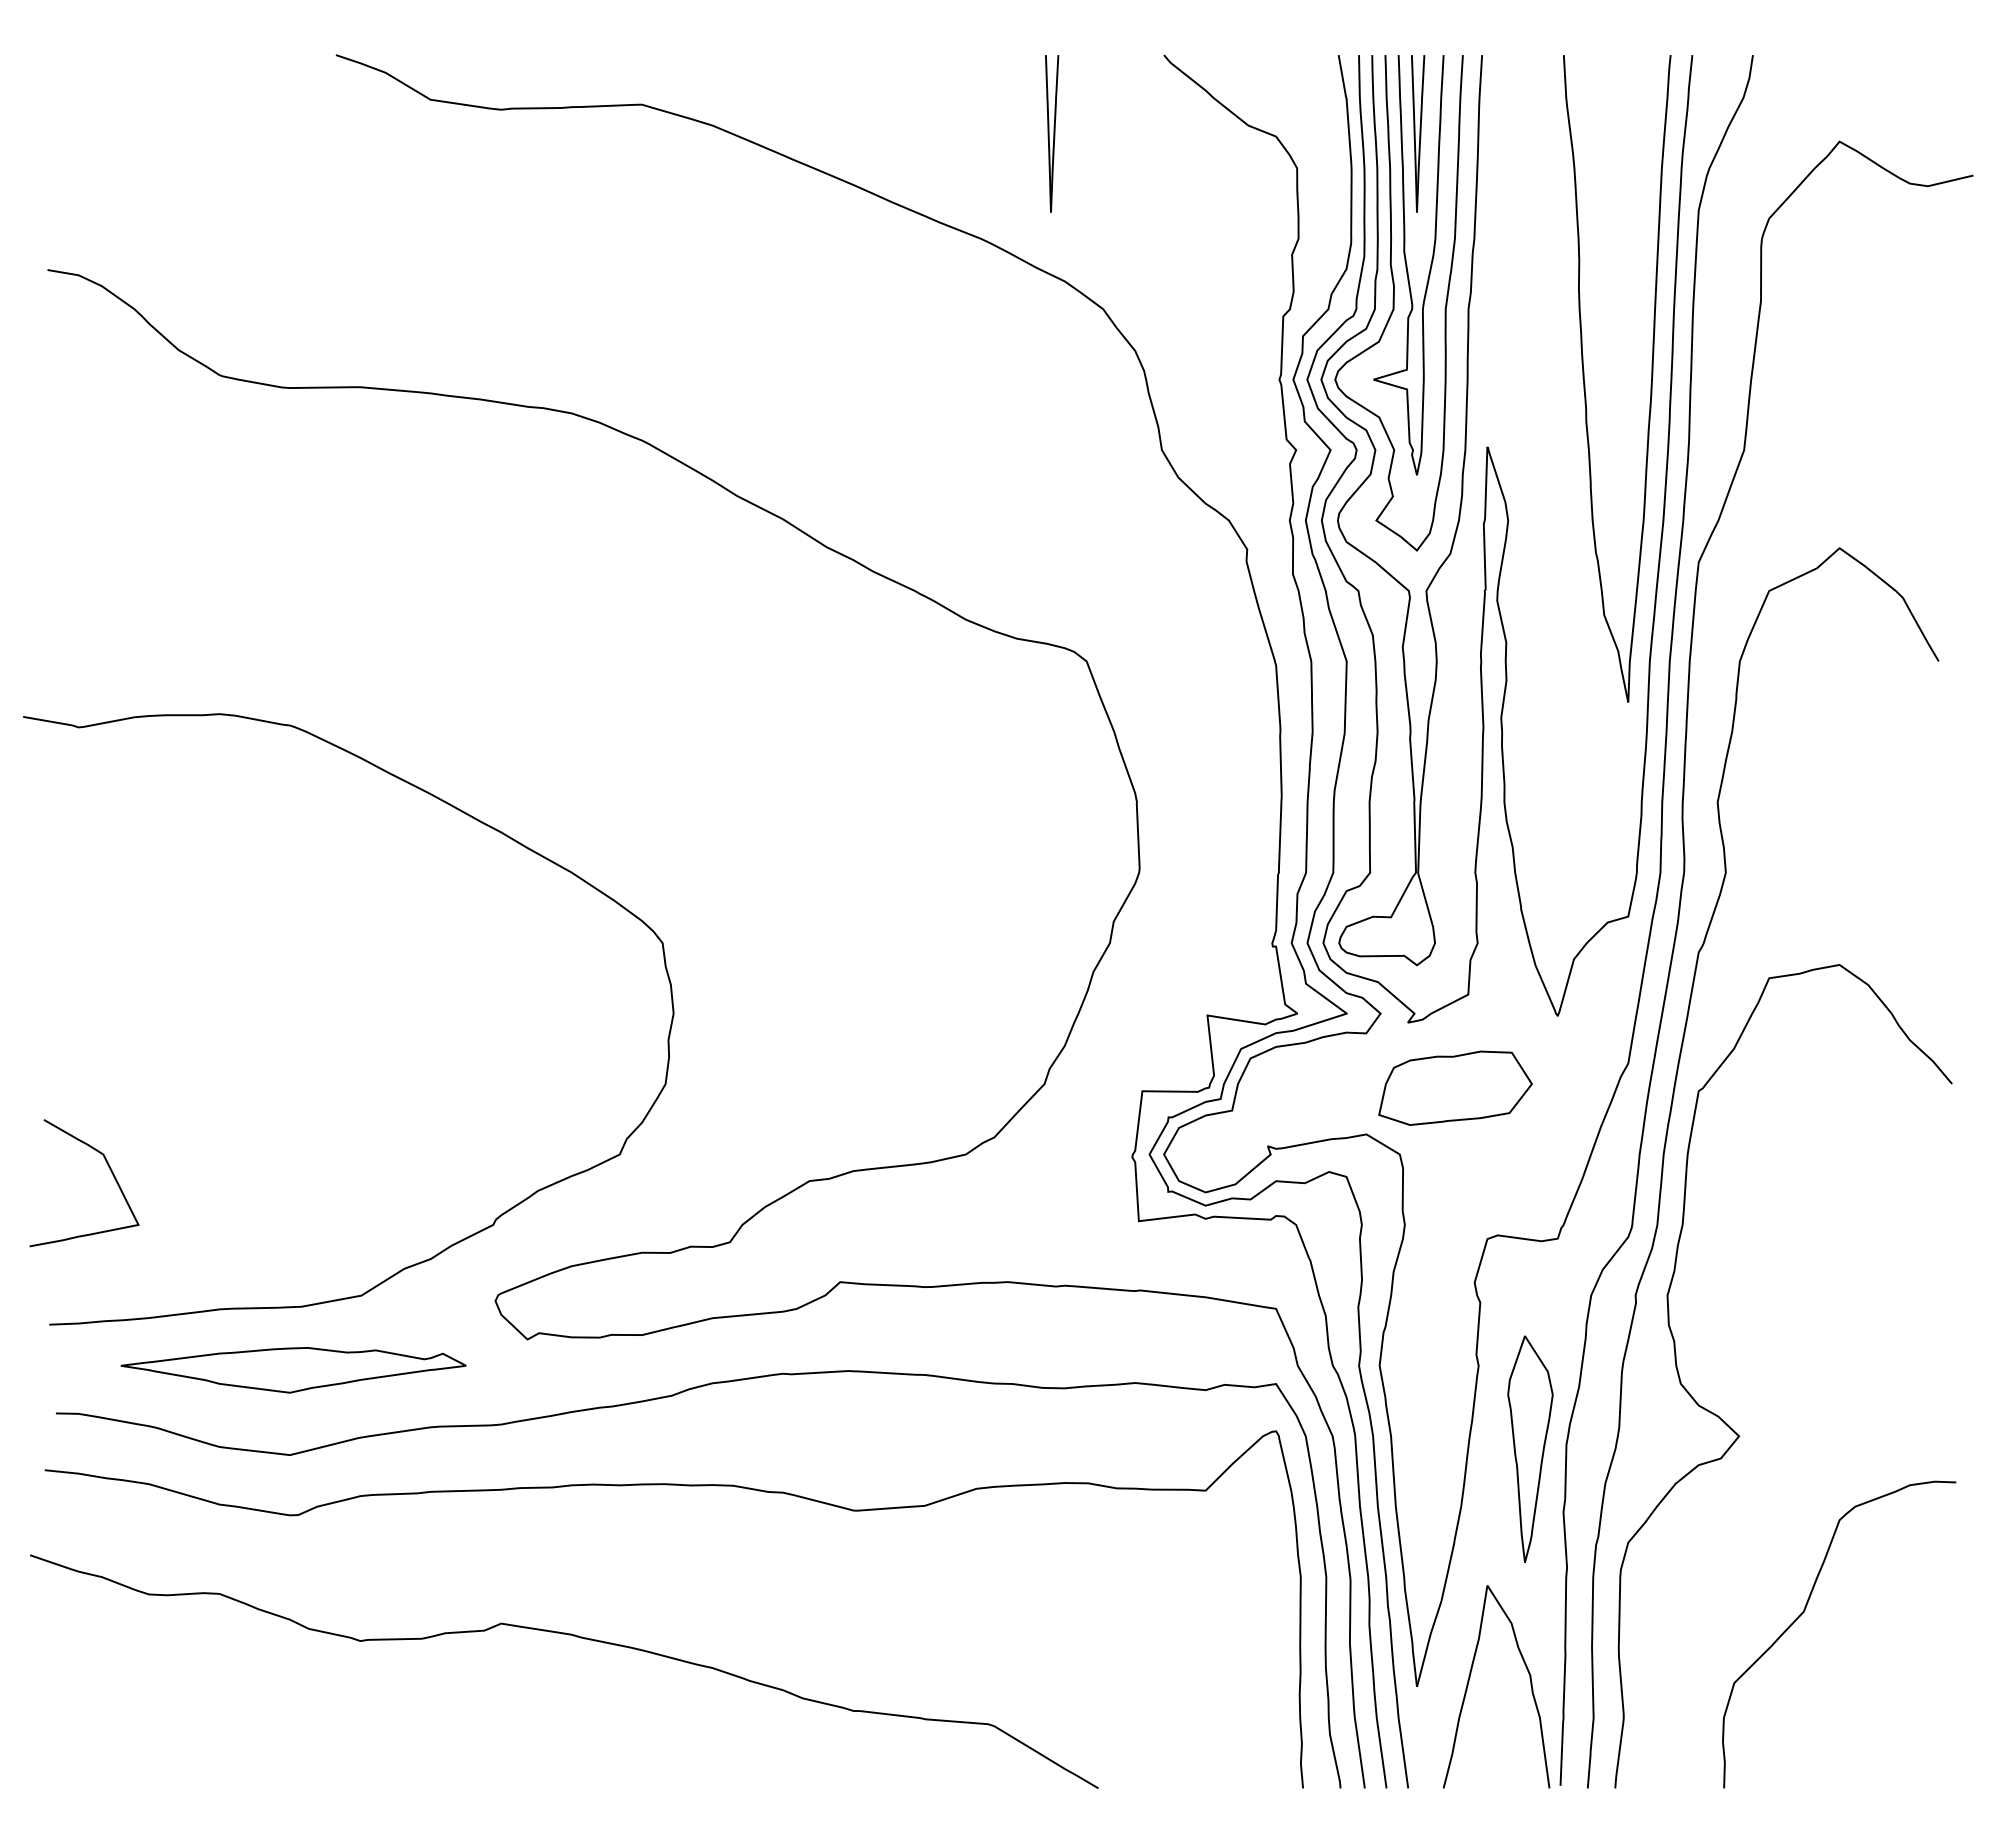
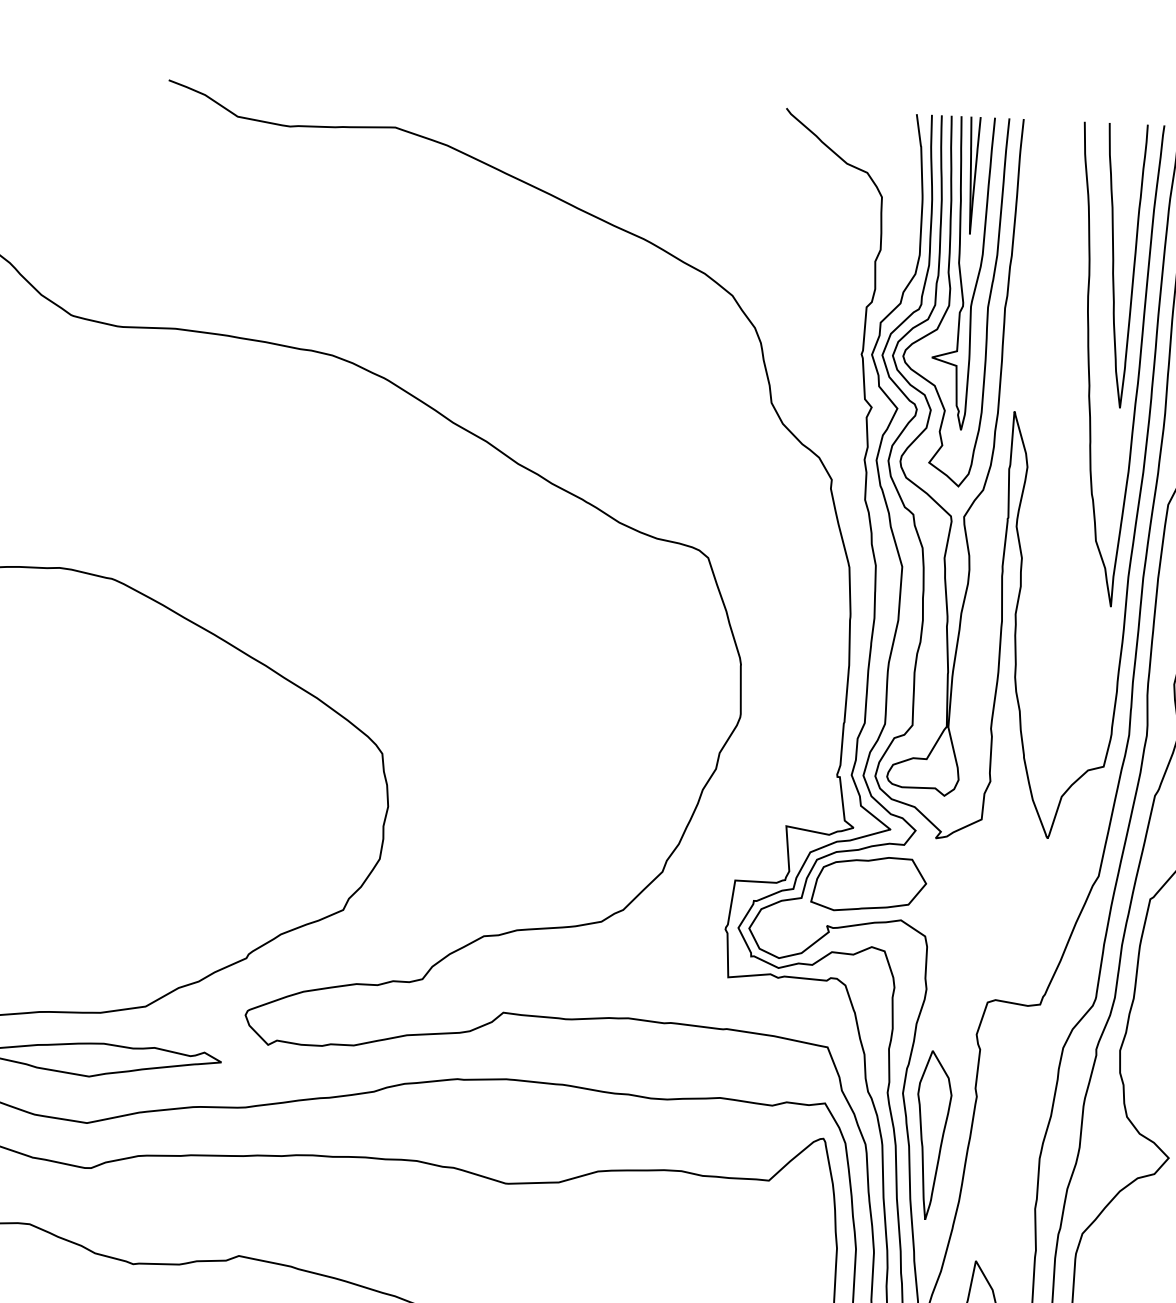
part: (1052, 133) -> (700, 162), removed
curve: (1611, 245) -> (1113, 265), added
part: (1455, 1087) -> (869, 883), moved
part: (1530, 1448) -> (933, 1134), moved

